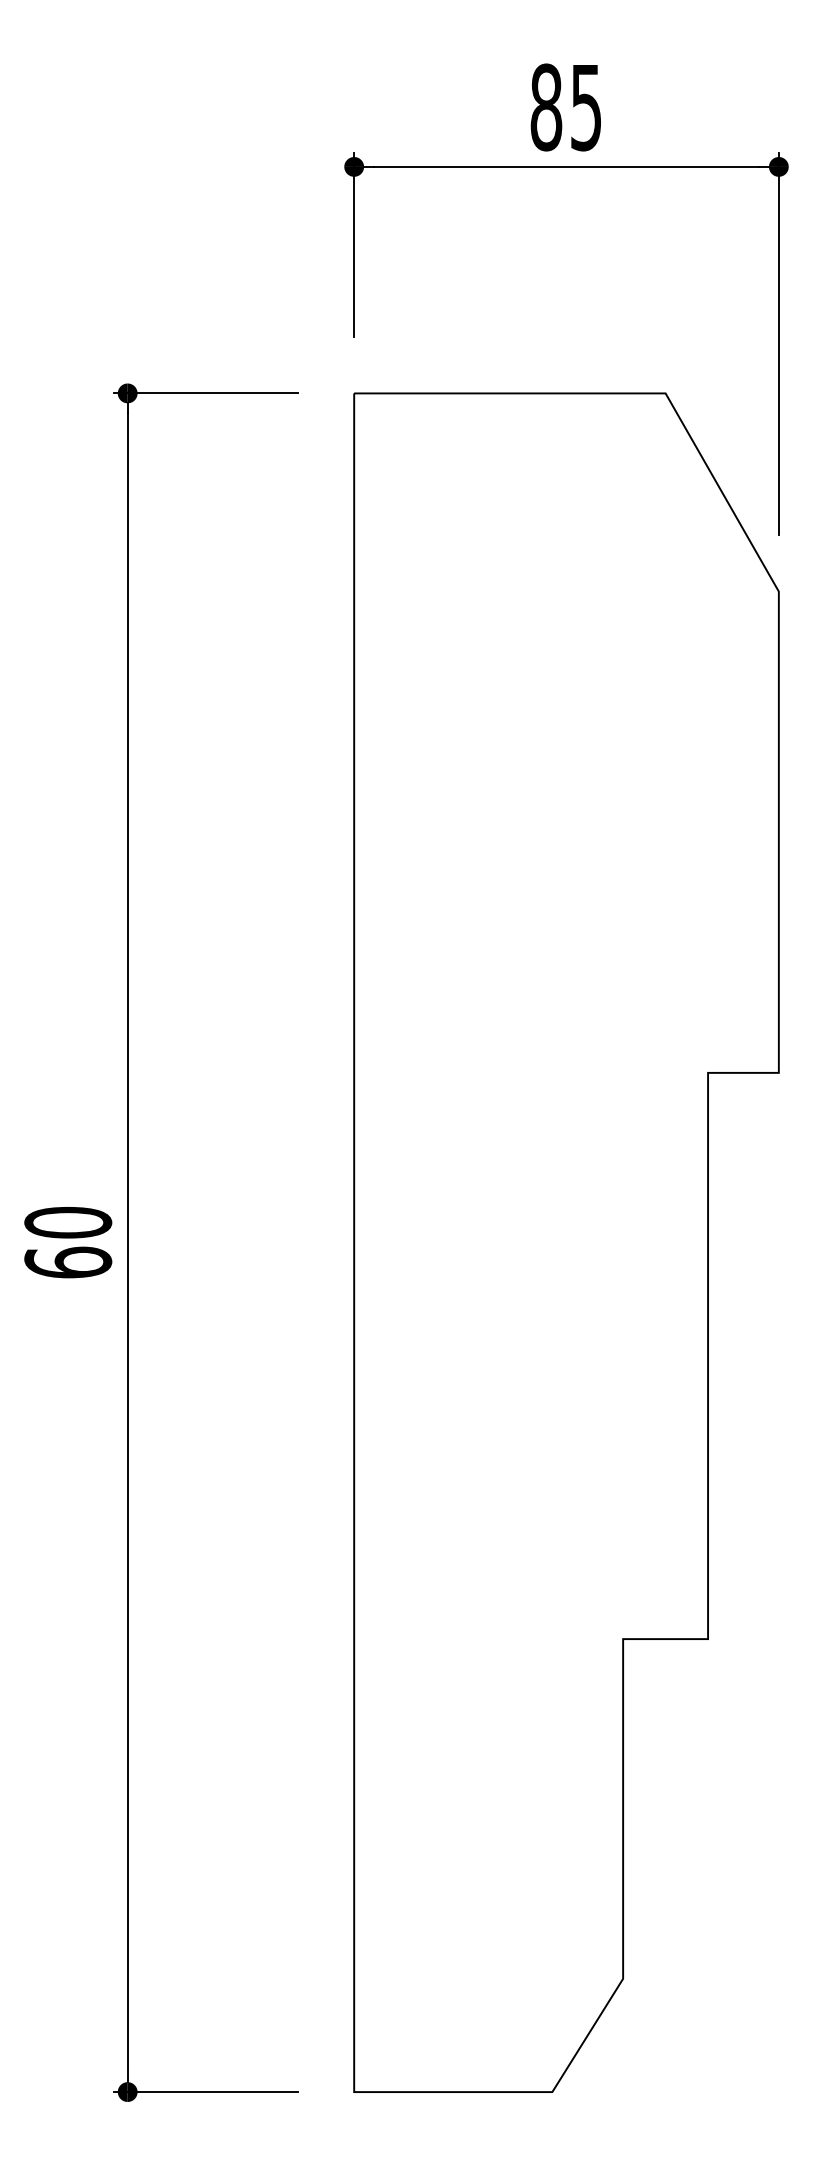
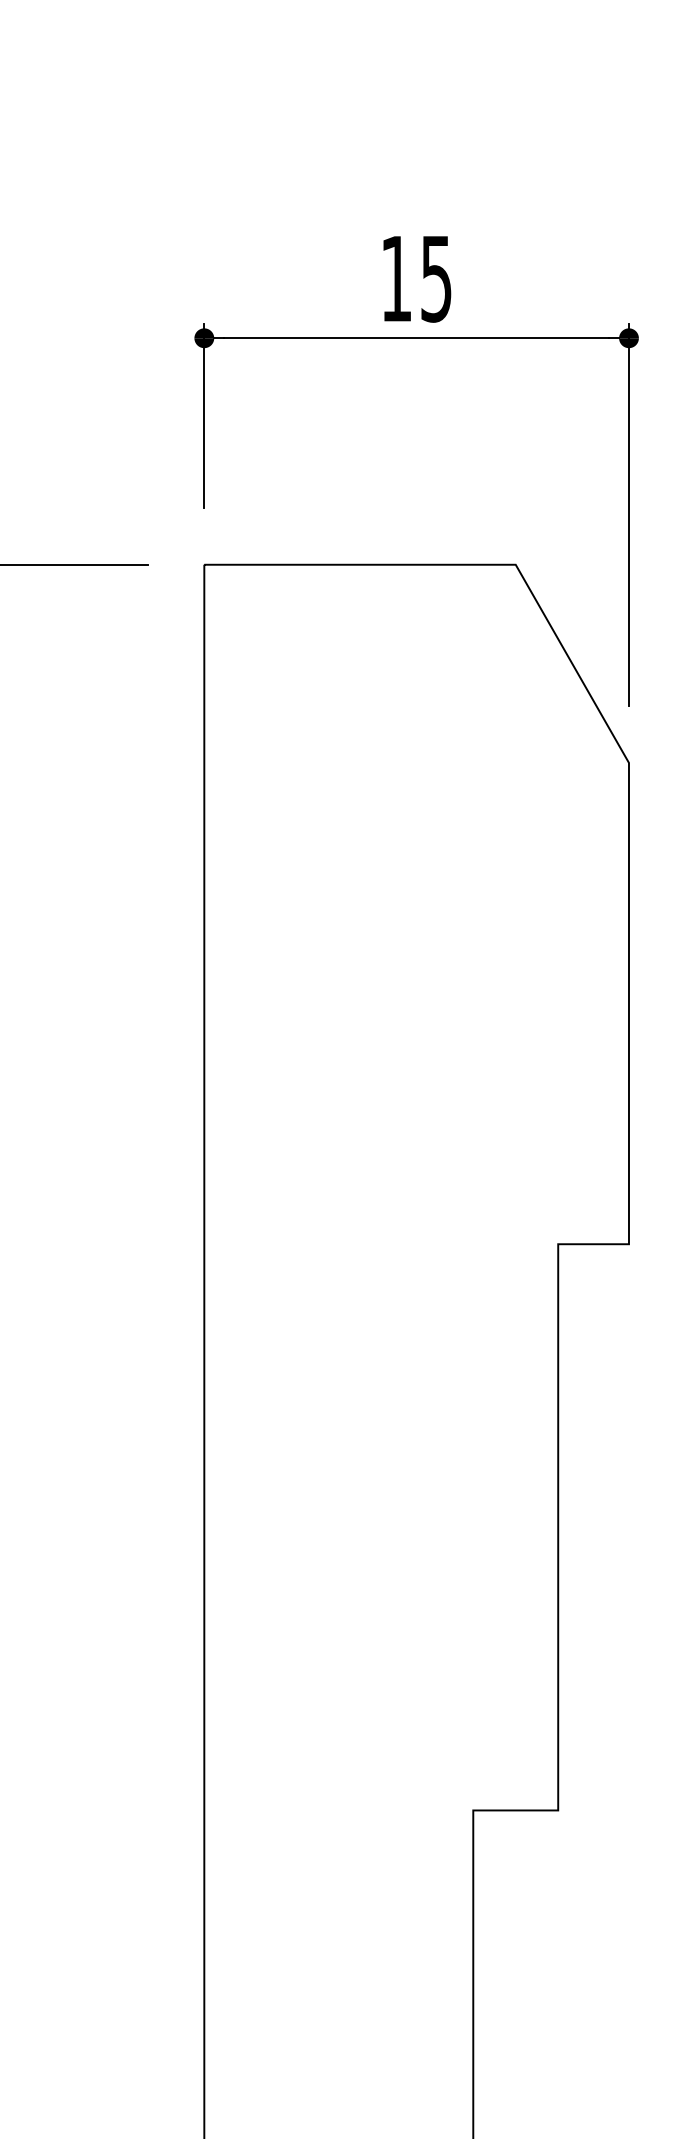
text: (546, 107) -> (396, 278), 85 -> 15

